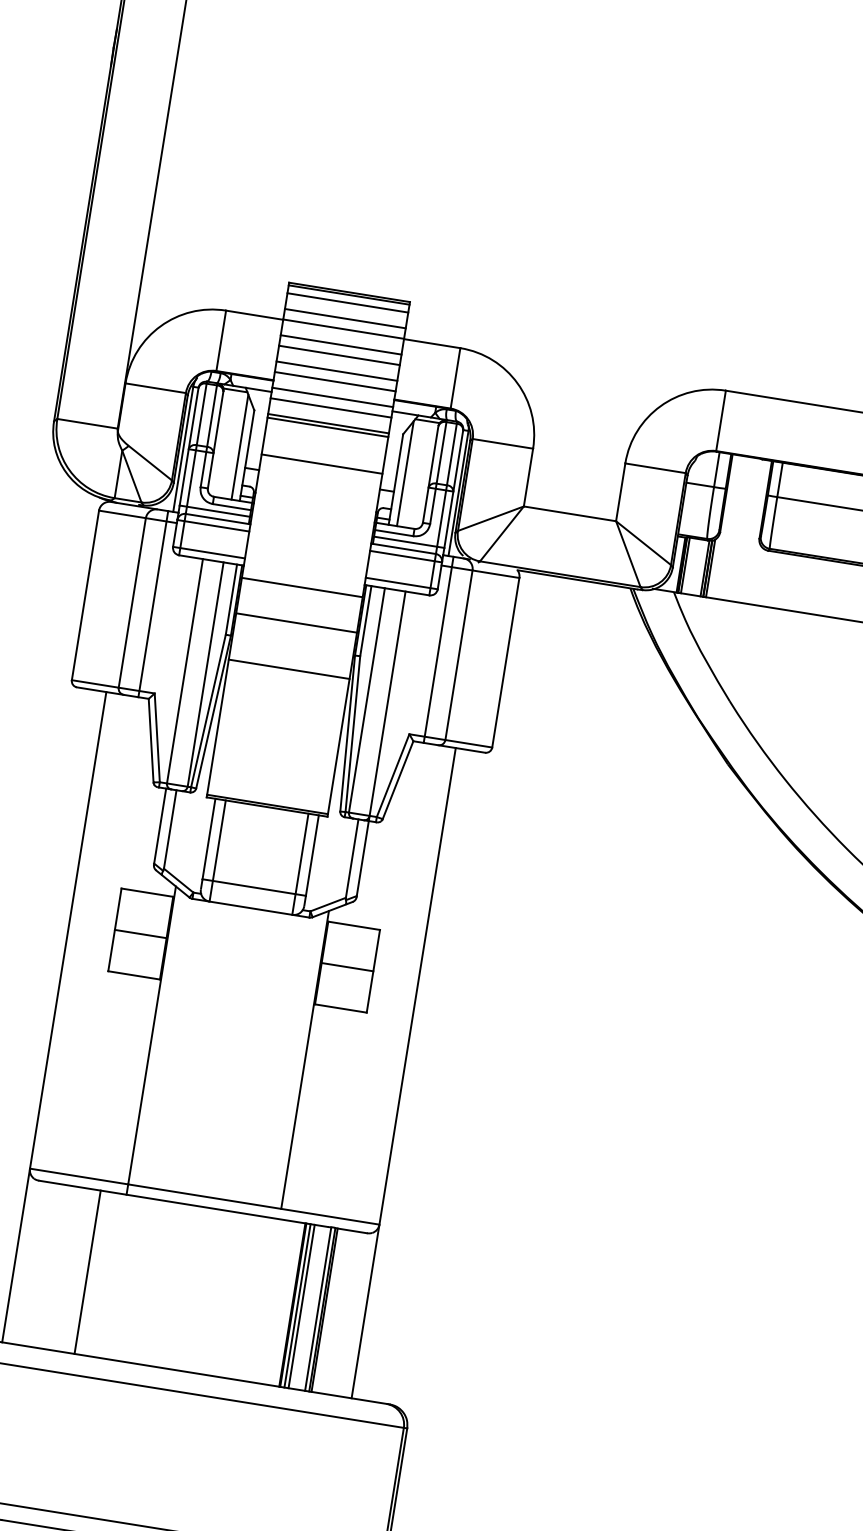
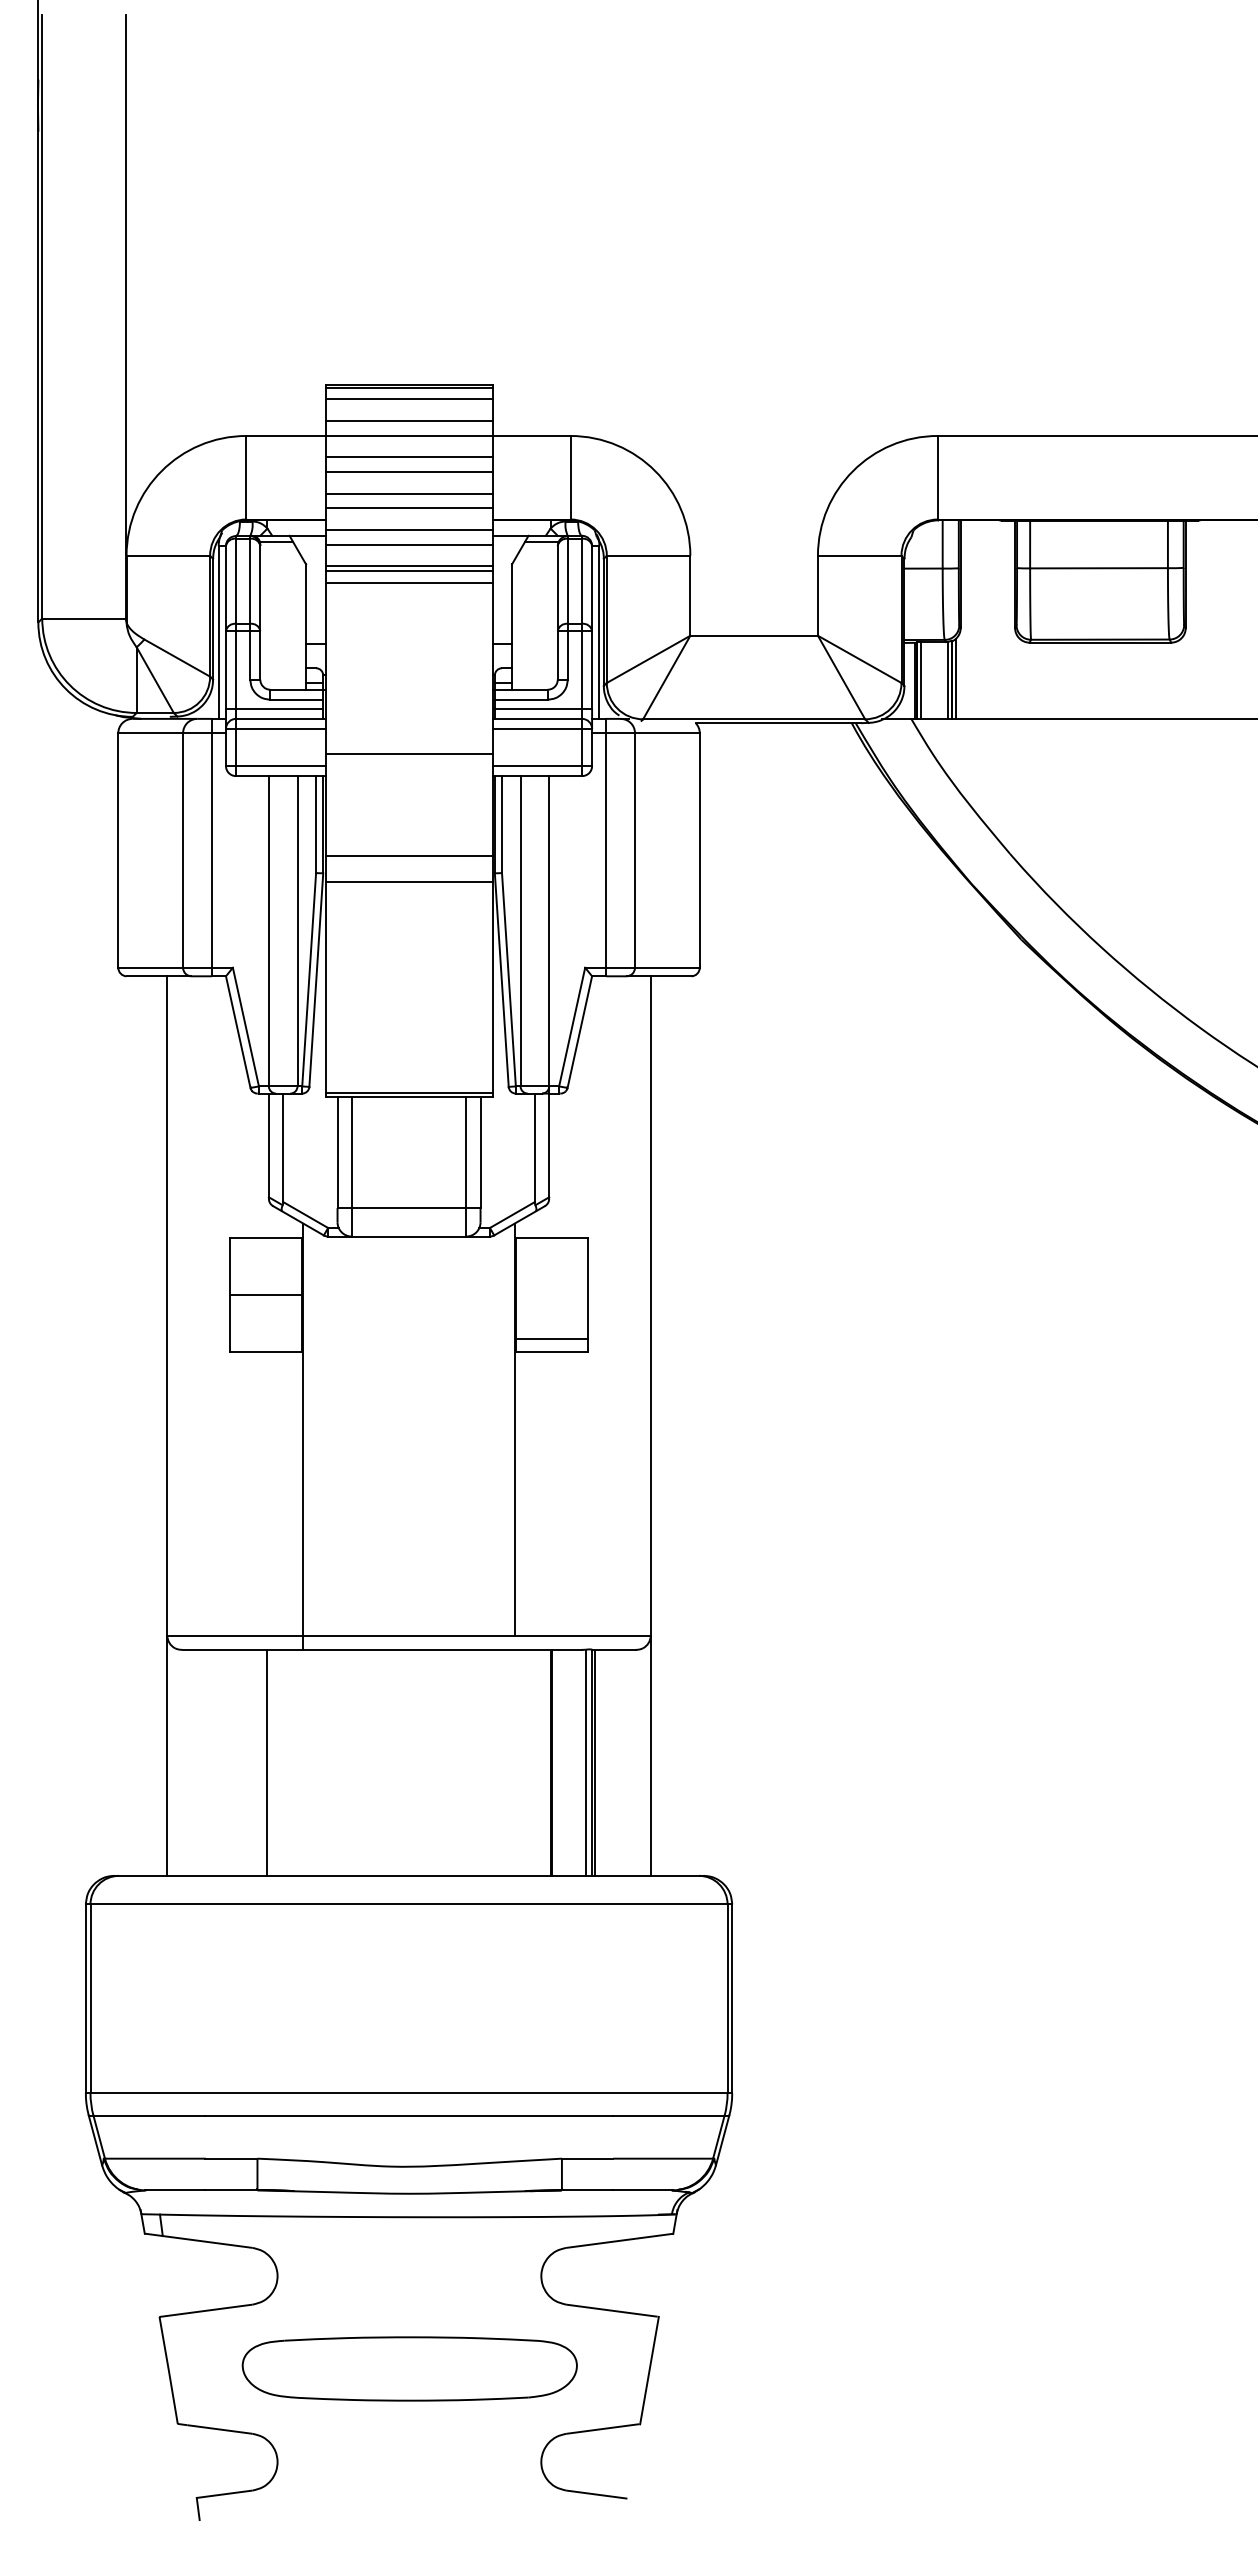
line: (239, 446) -> (294, 616), removed
line: (321, 464) -> (408, 583), moved
line: (405, 473) -> (523, 616), removed
line: (301, 587) -> (408, 753), moved
line: (296, 623) -> (408, 882), moved
line: (288, 669) -> (408, 856), moved
line: (347, 967) -> (551, 1339), moved
line: (297, 1305) -> (557, 1762), removed
line: (301, 1306) -> (563, 1762), removed

